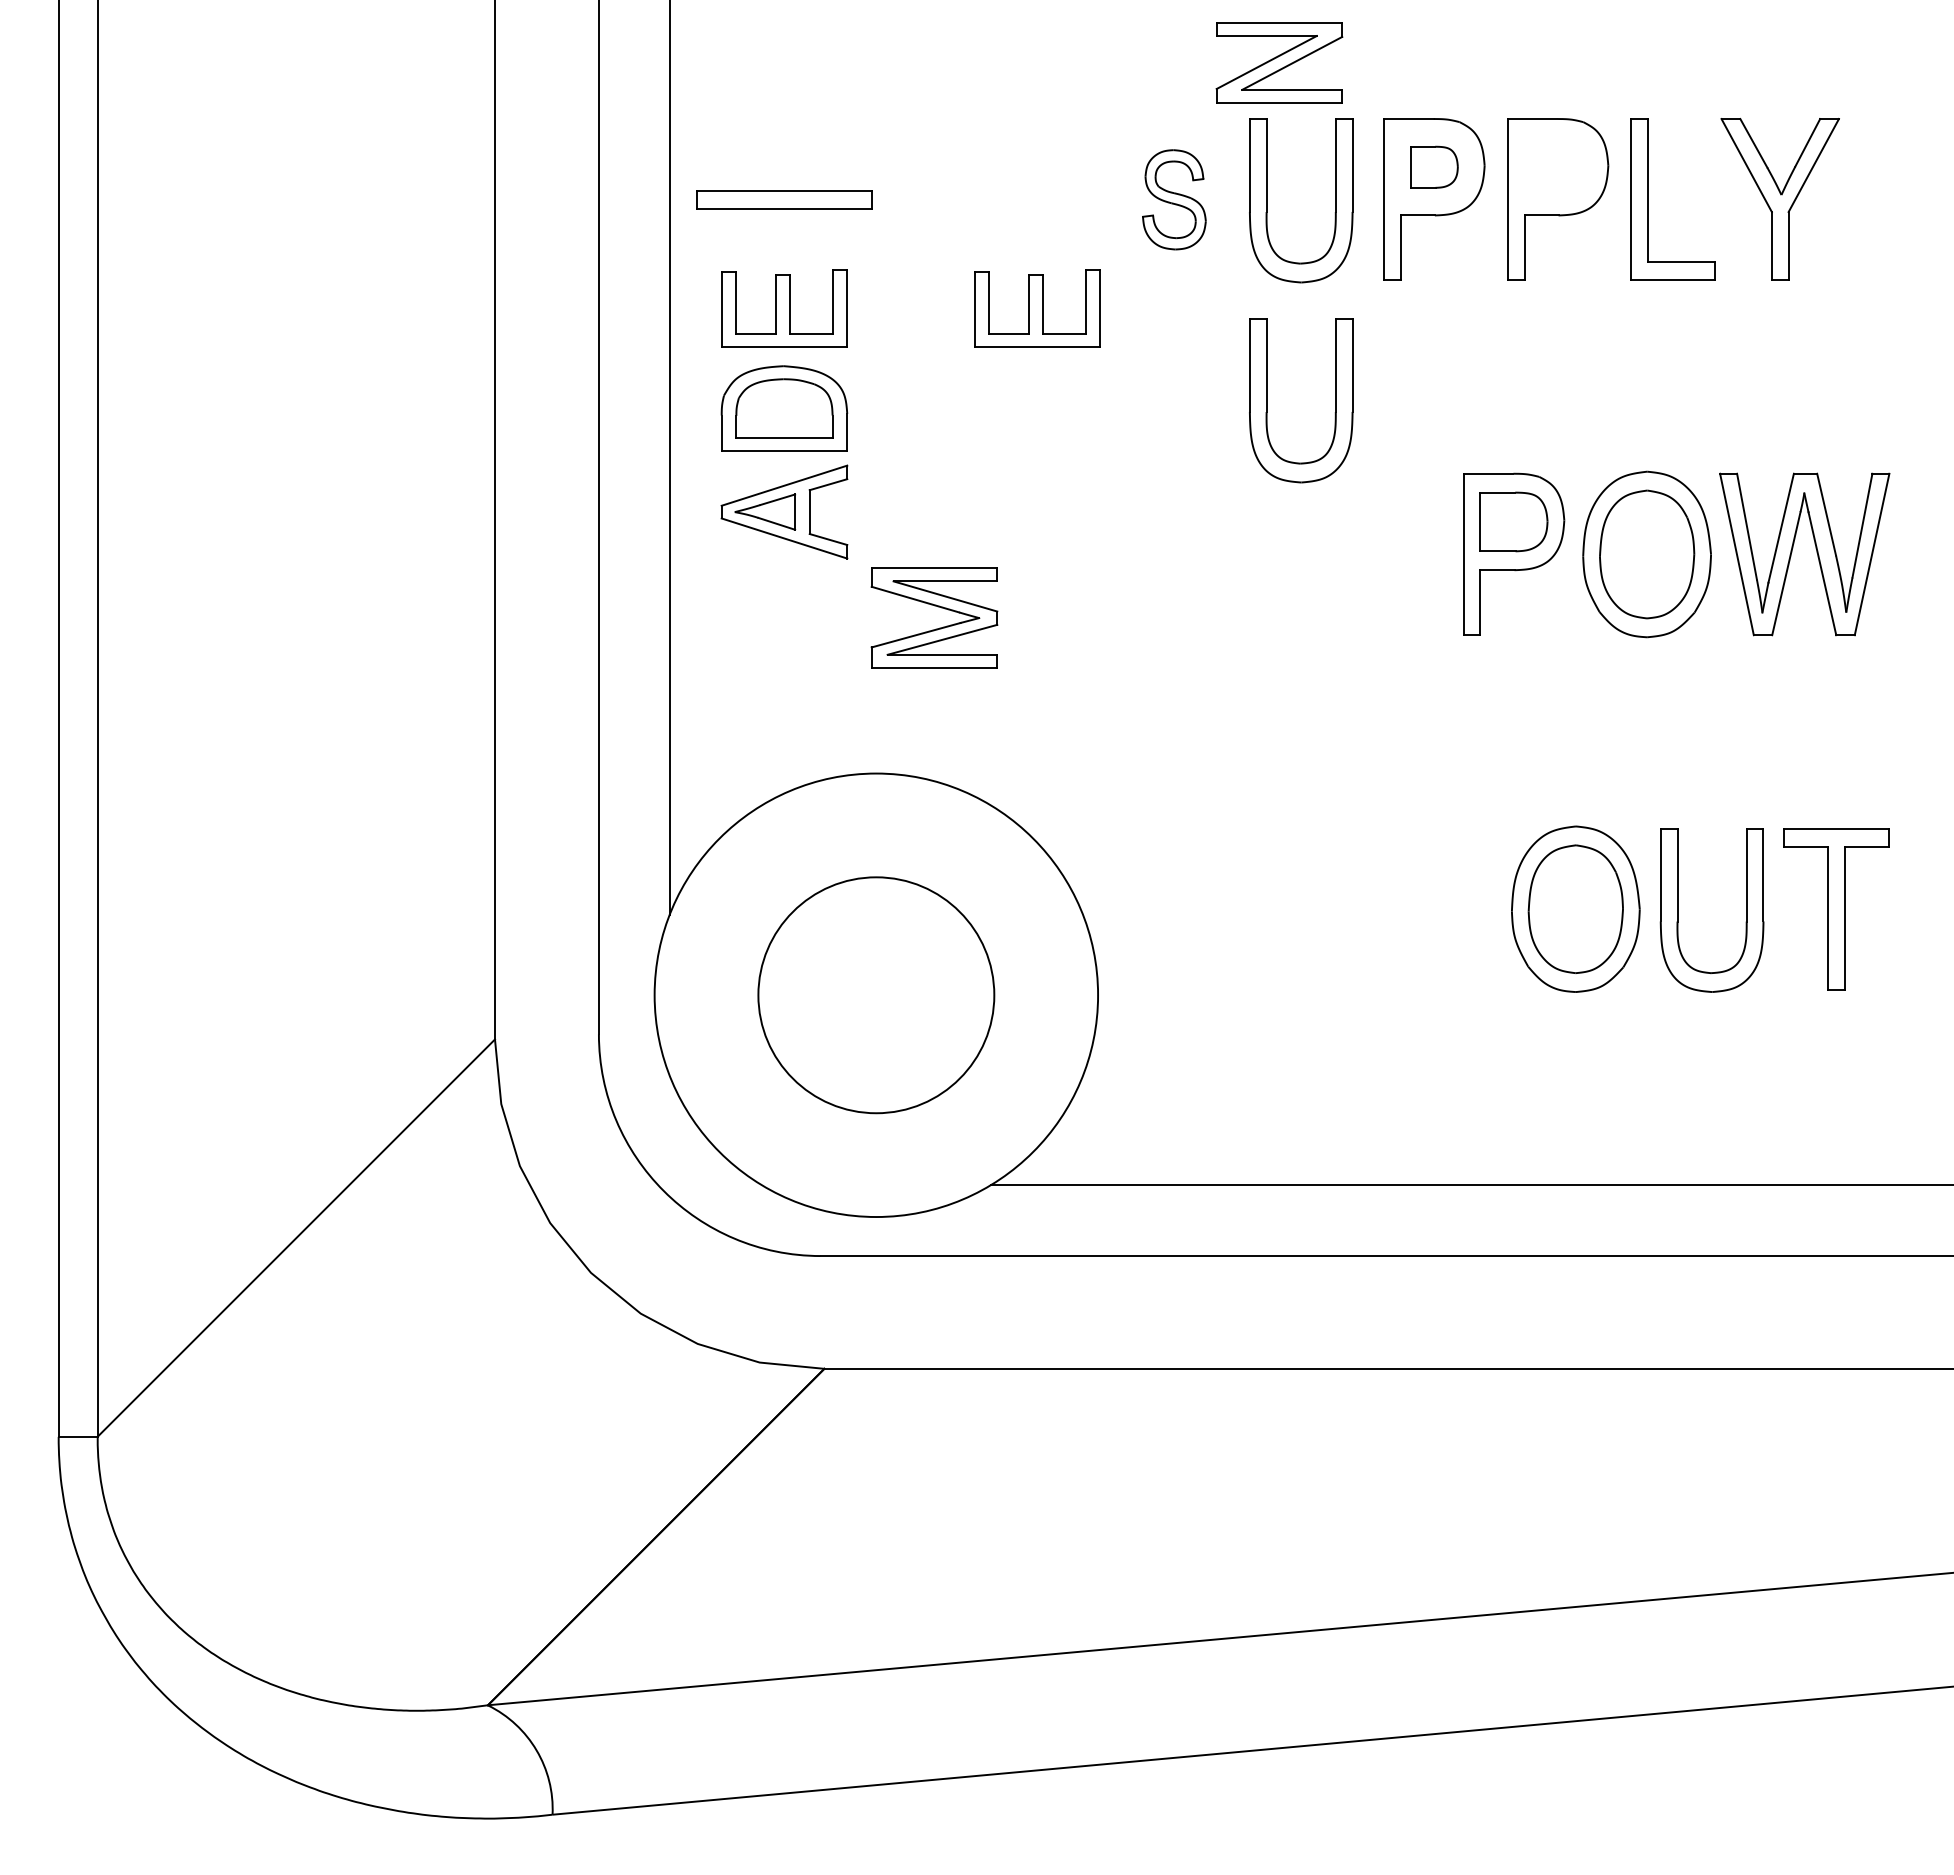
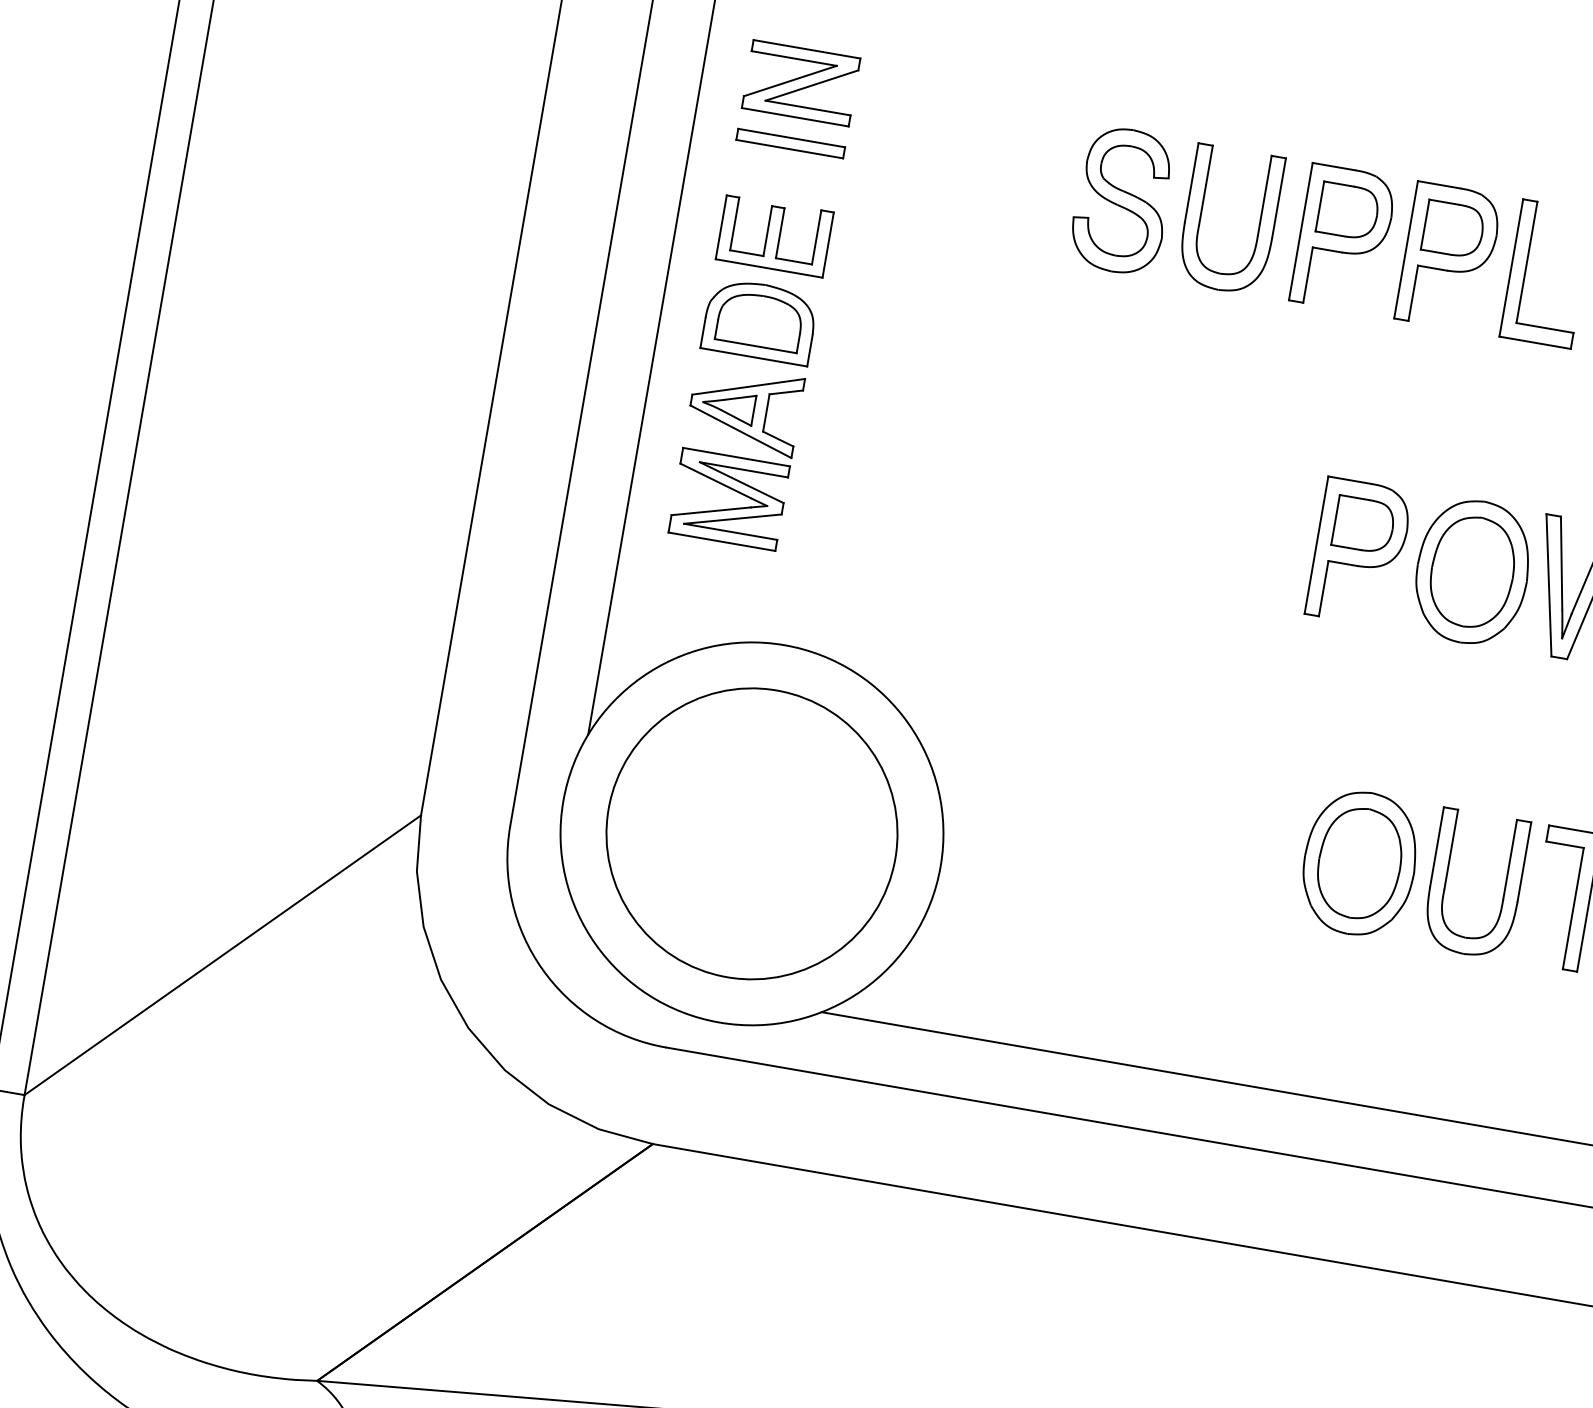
part: (1279, 62) -> (801, 82), moved
part: (1434, 167) -> (1348, 211), size x1.43
part: (1558, 167) -> (1454, 229), added
part: (784, 199) -> (790, 143), size x0.71
part: (1174, 199) -> (1122, 200), size x1.67
part: (1037, 308) -> (990, 273), removed
part: (1267, 400) -> (1172, 385), removed
part: (938, 607) -> (734, 491), moved
circle: (875, 994) -> (751, 833), size x1.43

